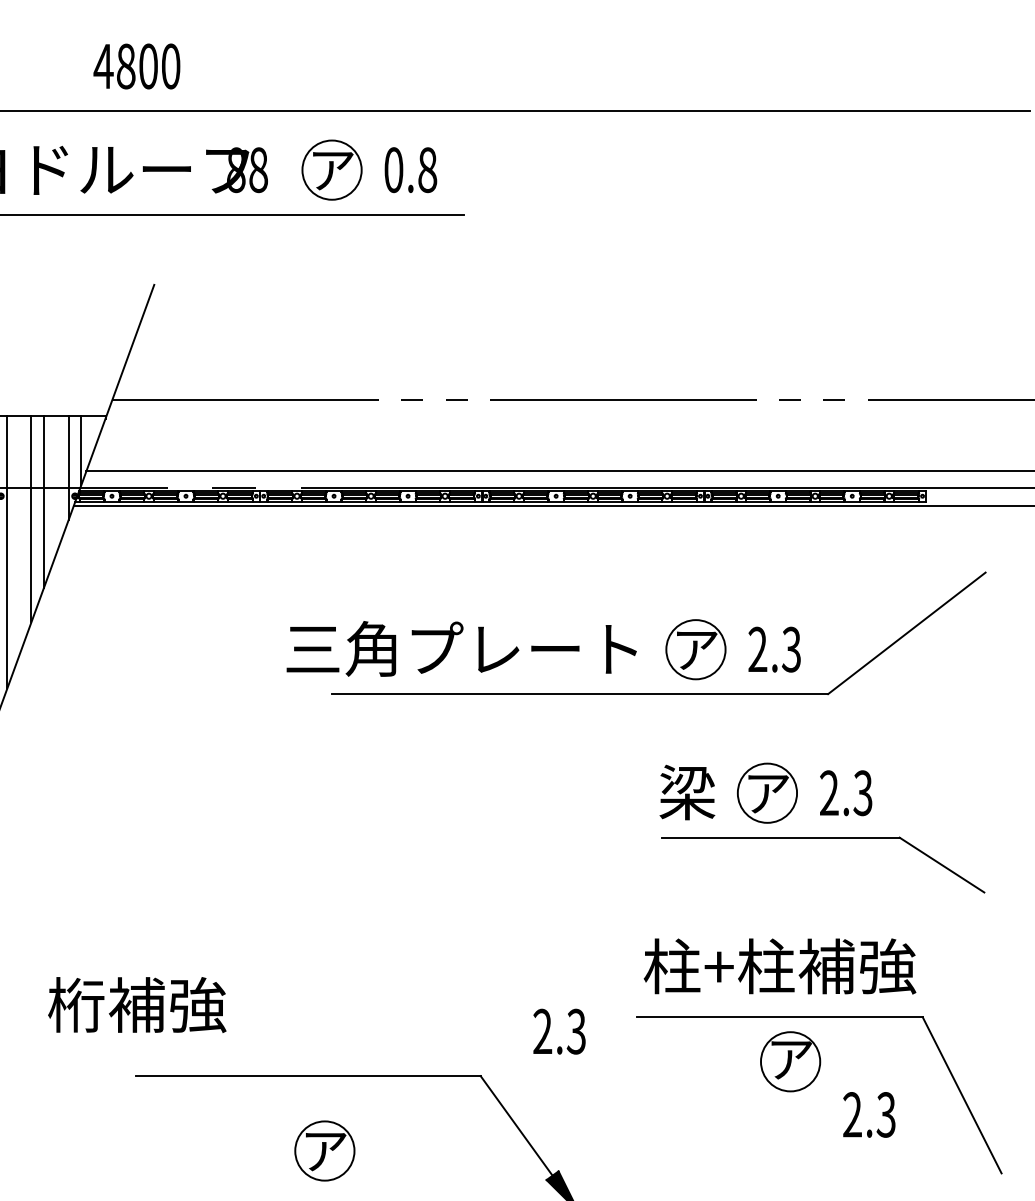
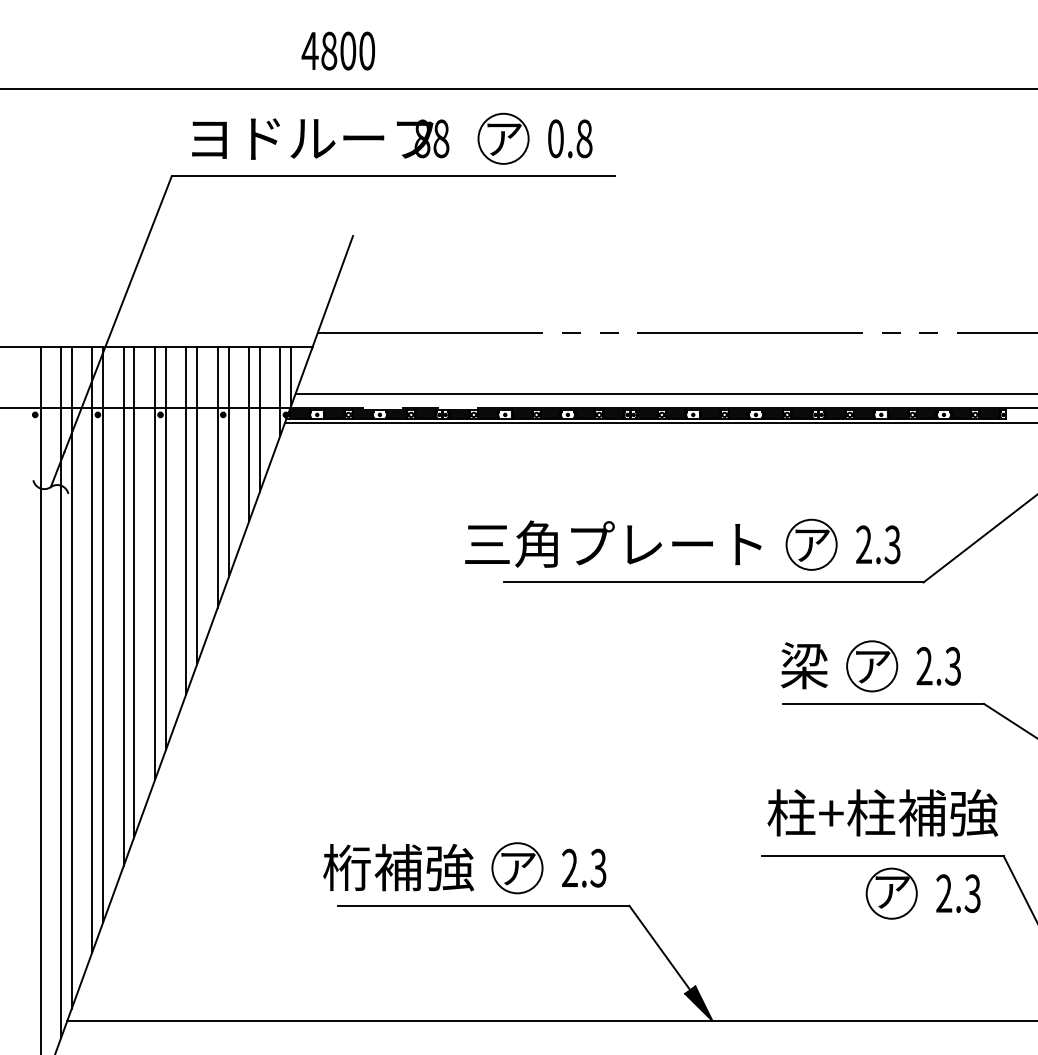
text: (137, 1004) -> (398, 867), moved
text: (559, 1030) -> (584, 867), moved
text: (869, 1114) -> (958, 893), moved
part: (324, 1151) -> (517, 868), moved

